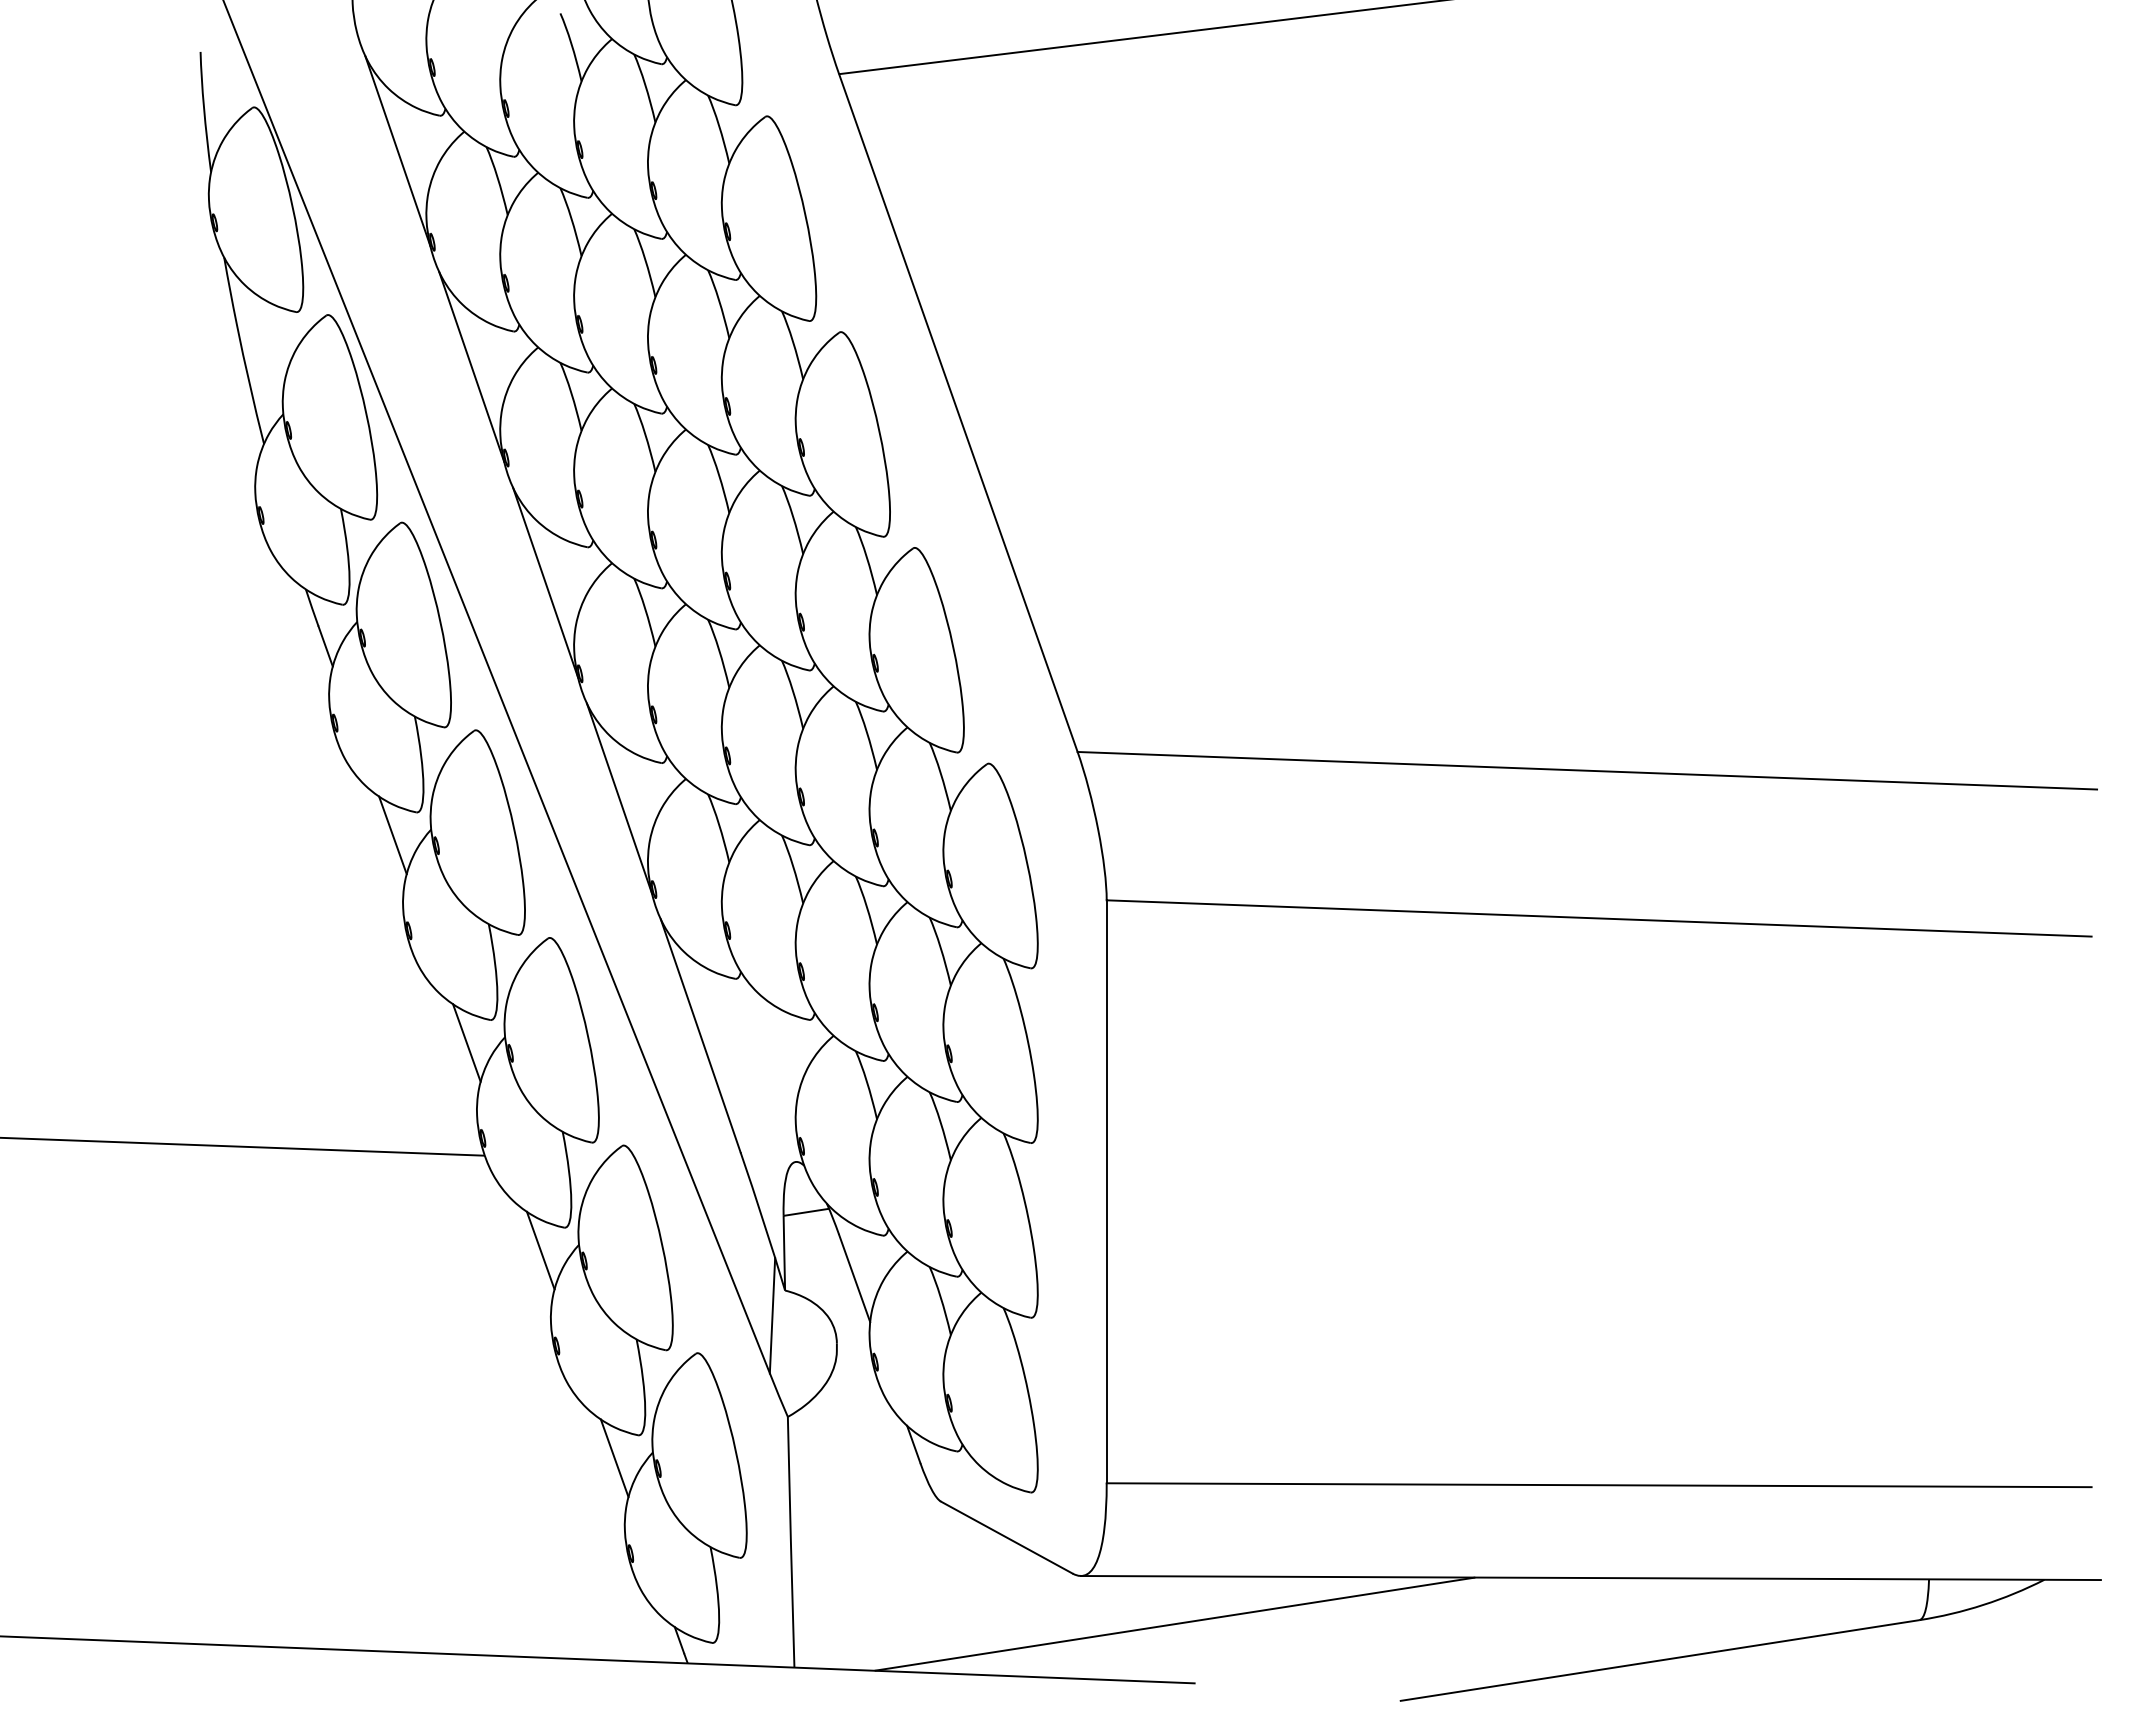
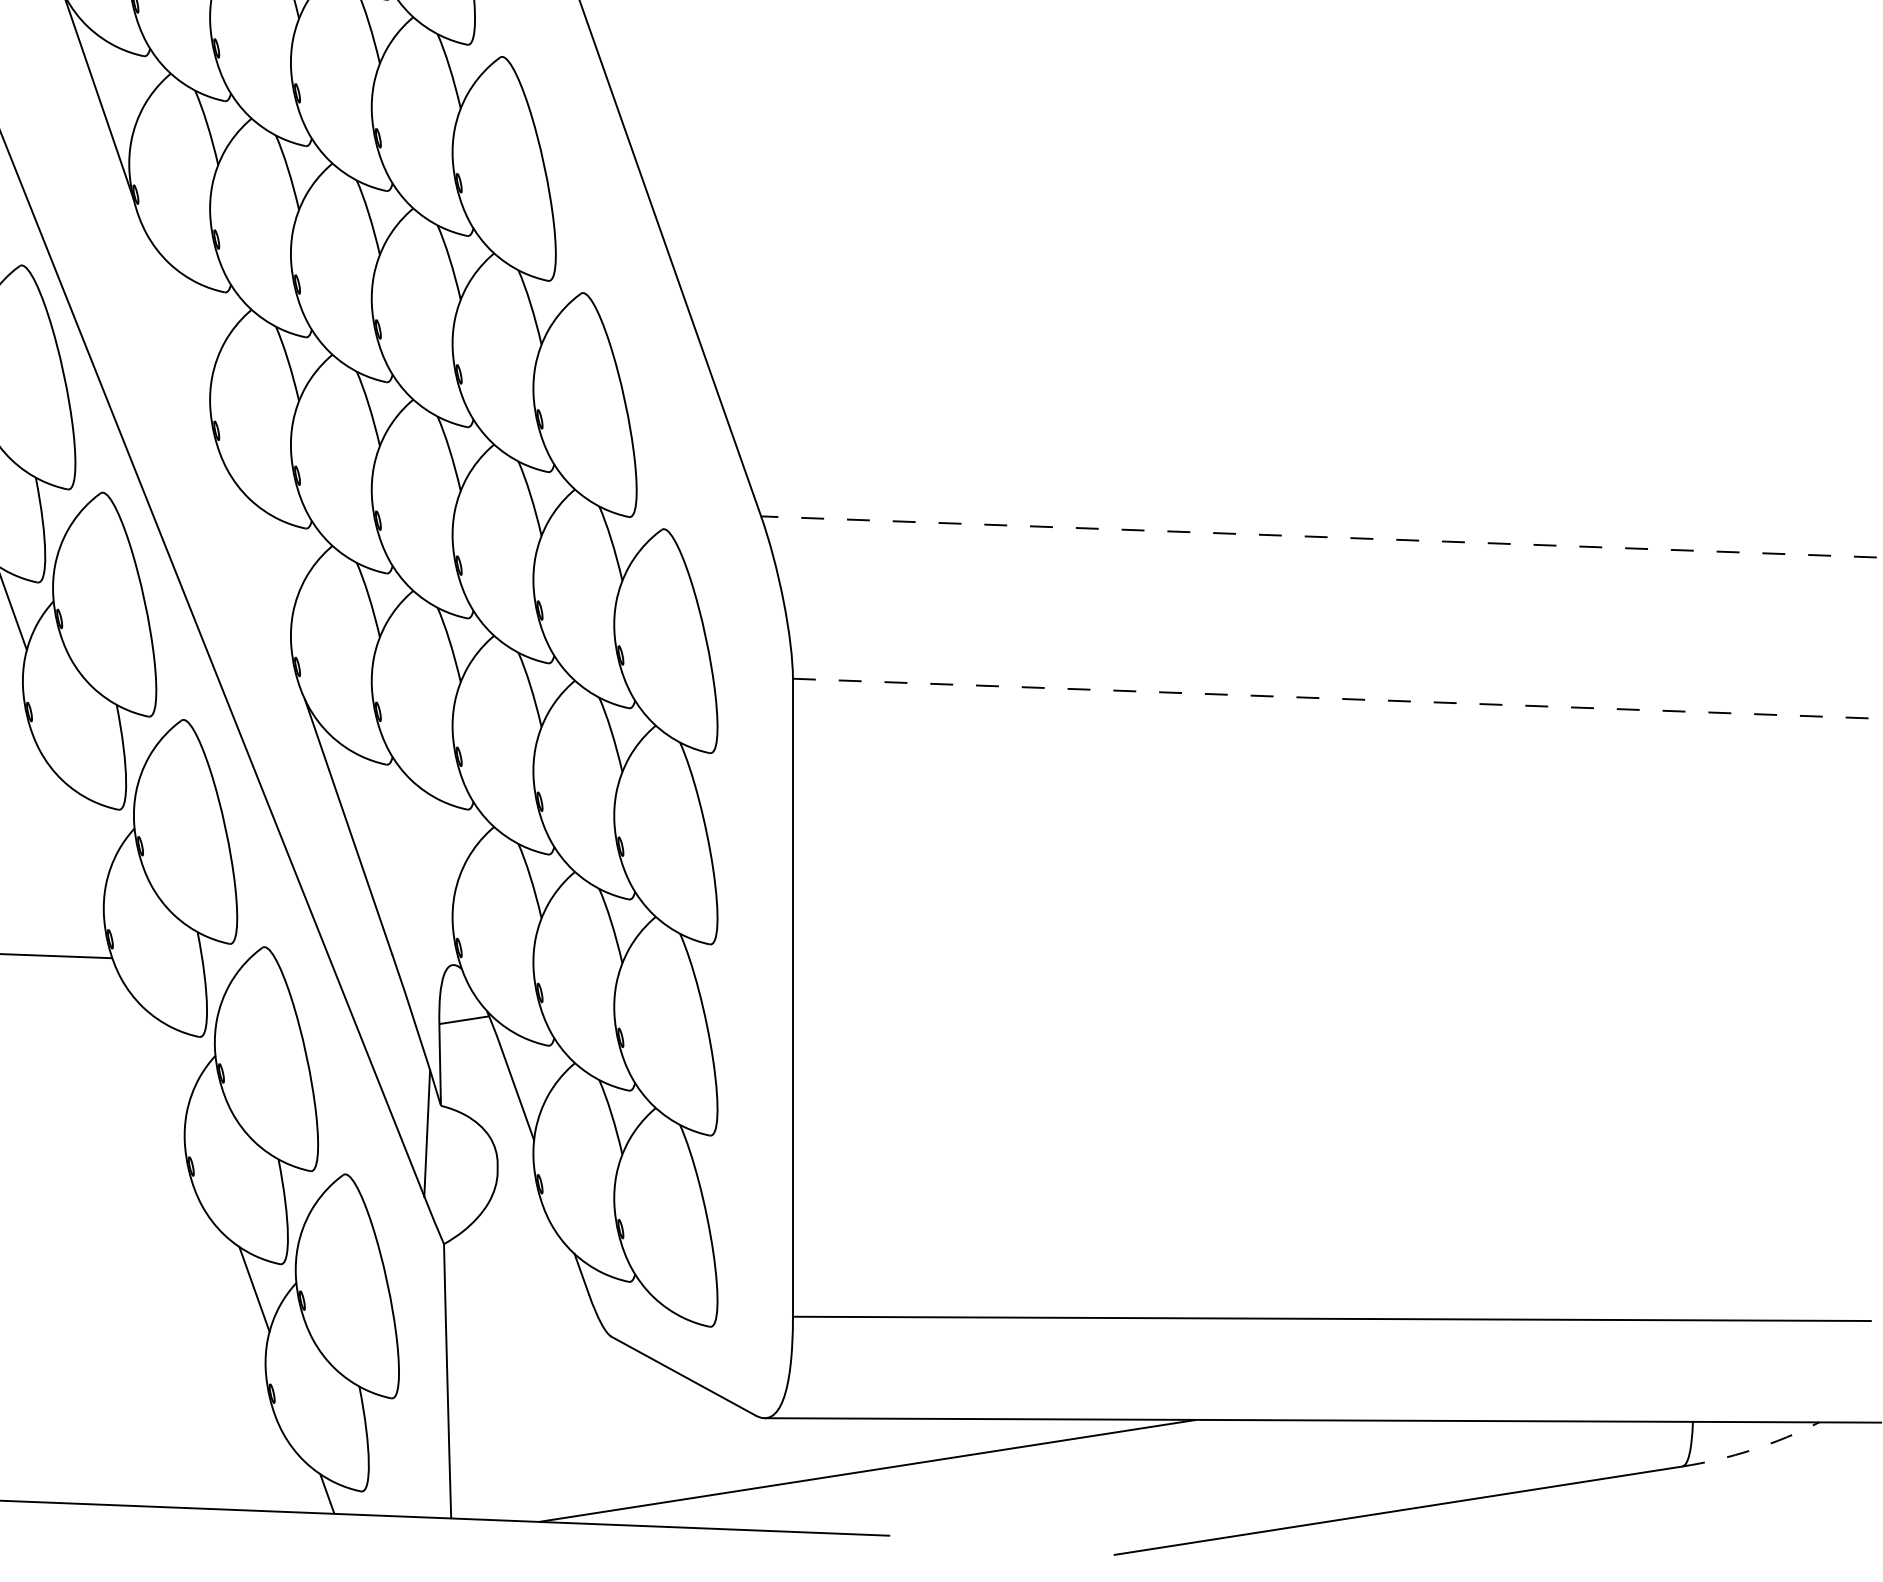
line: (545, 582) -> (178, 330), removed
line: (1586, 770) -> (1318, 536), solid -> dashed
line: (618, 798) -> (258, 567), removed
line: (1599, 918) -> (1332, 698), solid -> dashed
line: (466, 1042) -> (92, 834), removed
line: (540, 1250) -> (173, 1061), removed
arc: (1983, 1604) -> (1752, 1449), solid -> dashed

